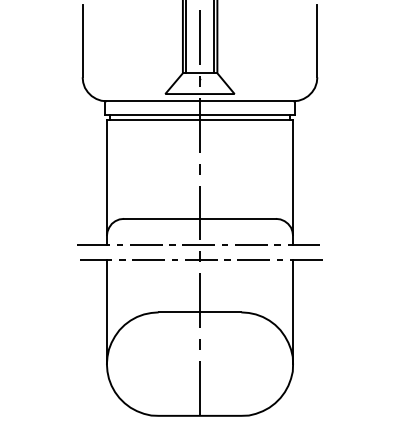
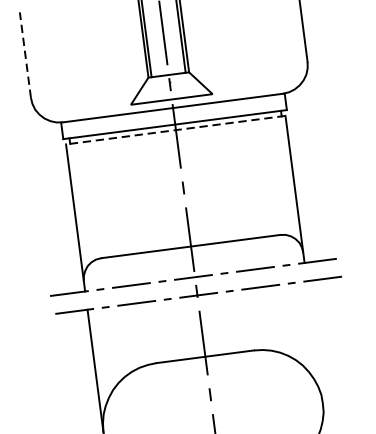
line: (82, 40) -> (25, 54), solid -> dashed
line: (199, 120) -> (175, 130), solid -> dashed
line: (293, 312) -> (315, 342), removed

